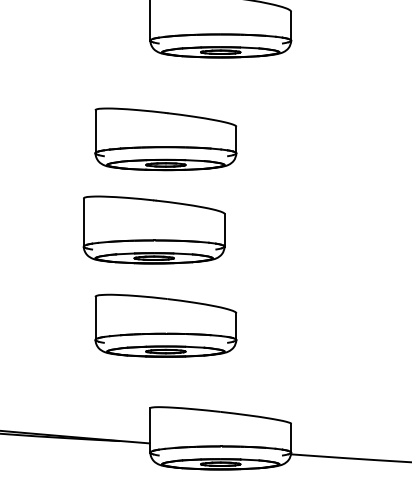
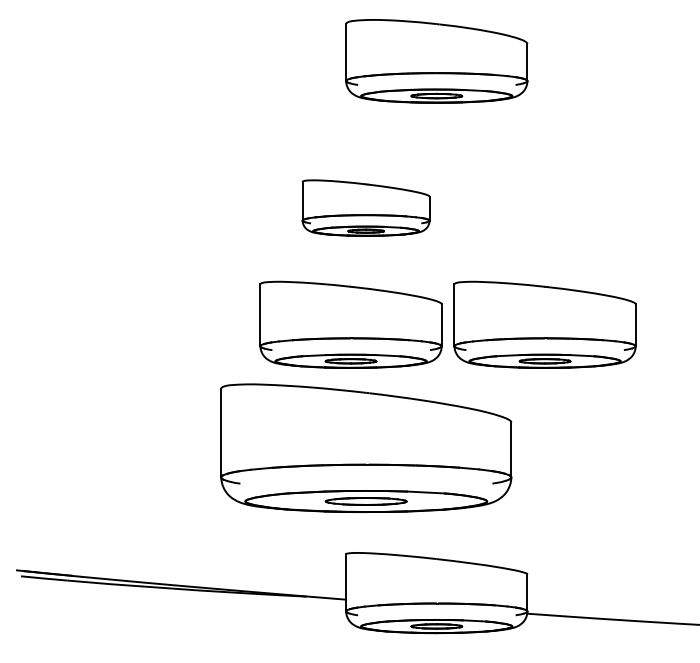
part: (165, 138) -> (365, 207), size x0.7
part: (304, 229) -> (544, 324), added
part: (165, 325) -> (365, 447), size x1.6

